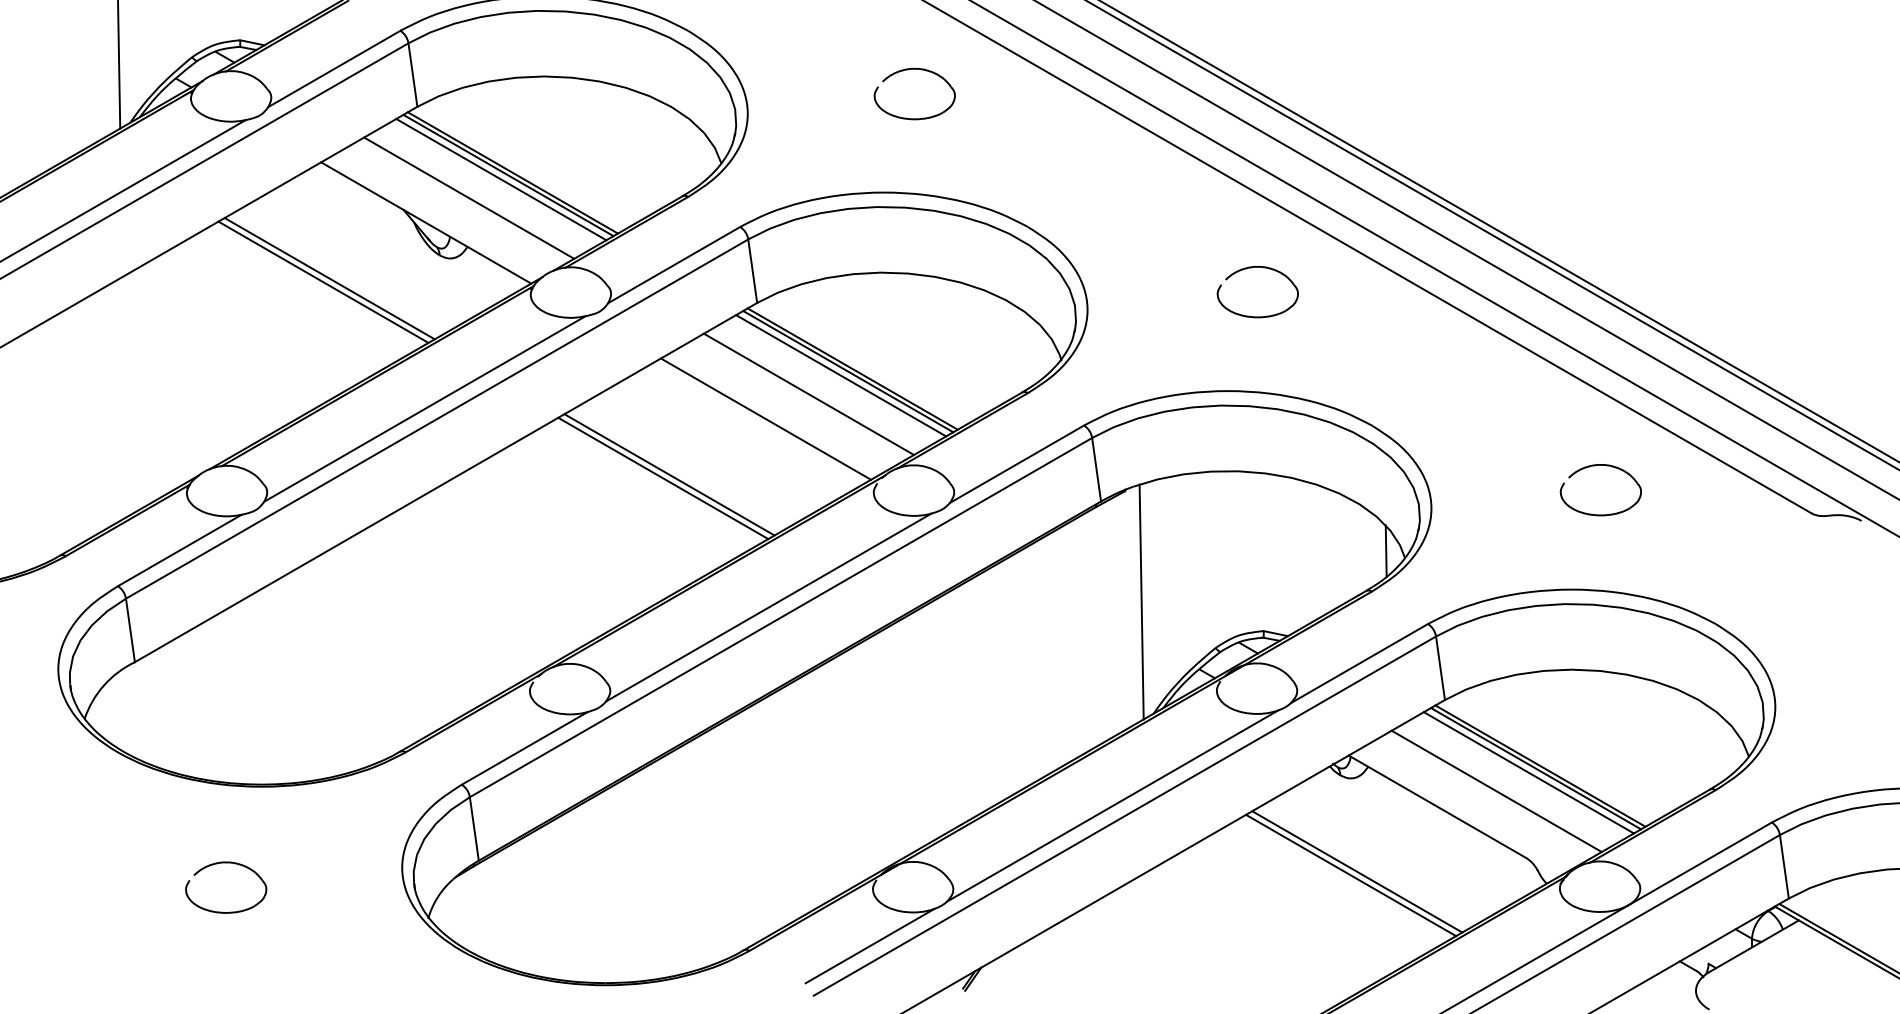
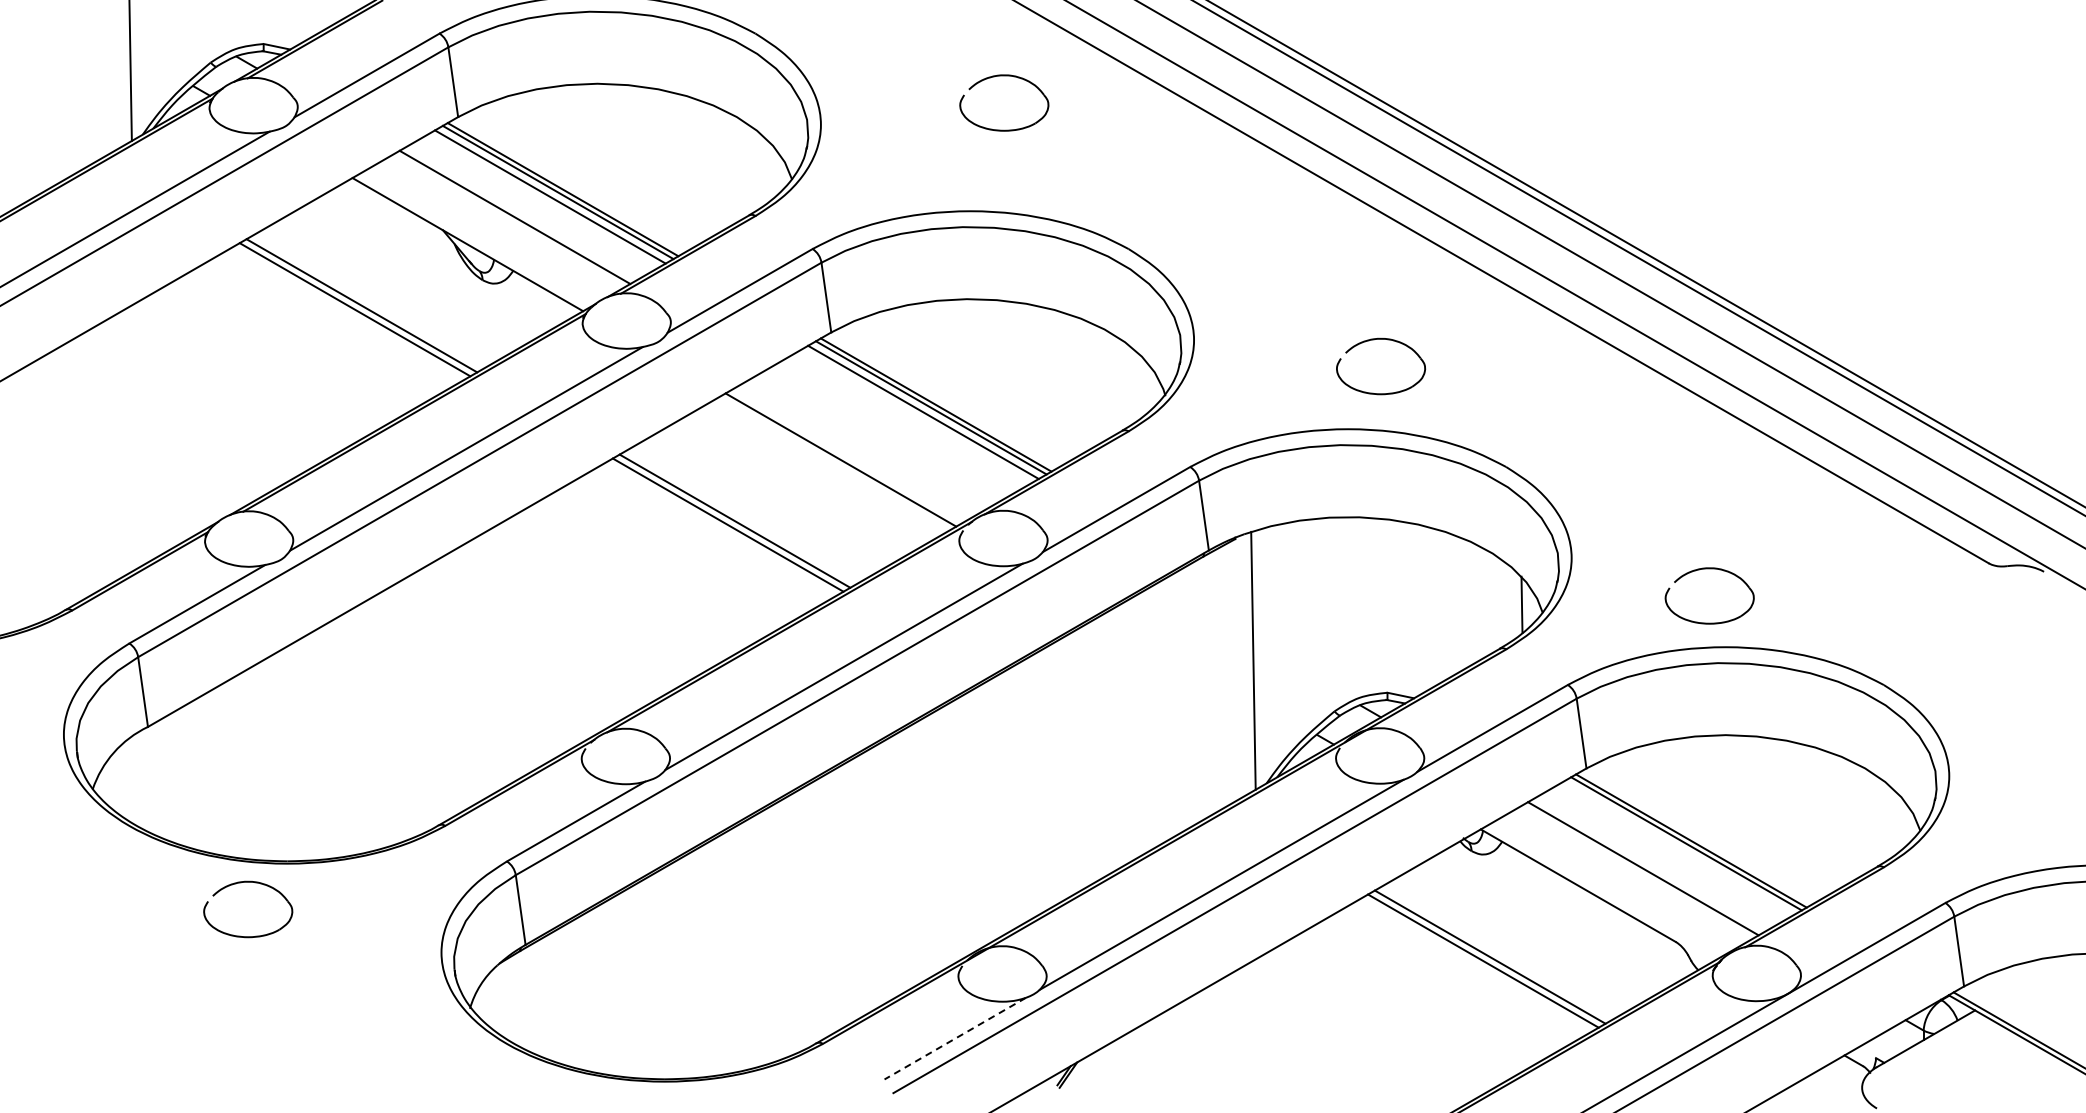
part: (1263, 268) -> (1387, 340), moved
line: (808, 394) -> (887, 432), removed
part: (1600, 466) -> (1709, 569), moved
line: (1528, 772) -> (1678, 847), removed
part: (220, 863) -> (241, 883), moved
line: (870, 945) -> (955, 1038), solid -> dashed

